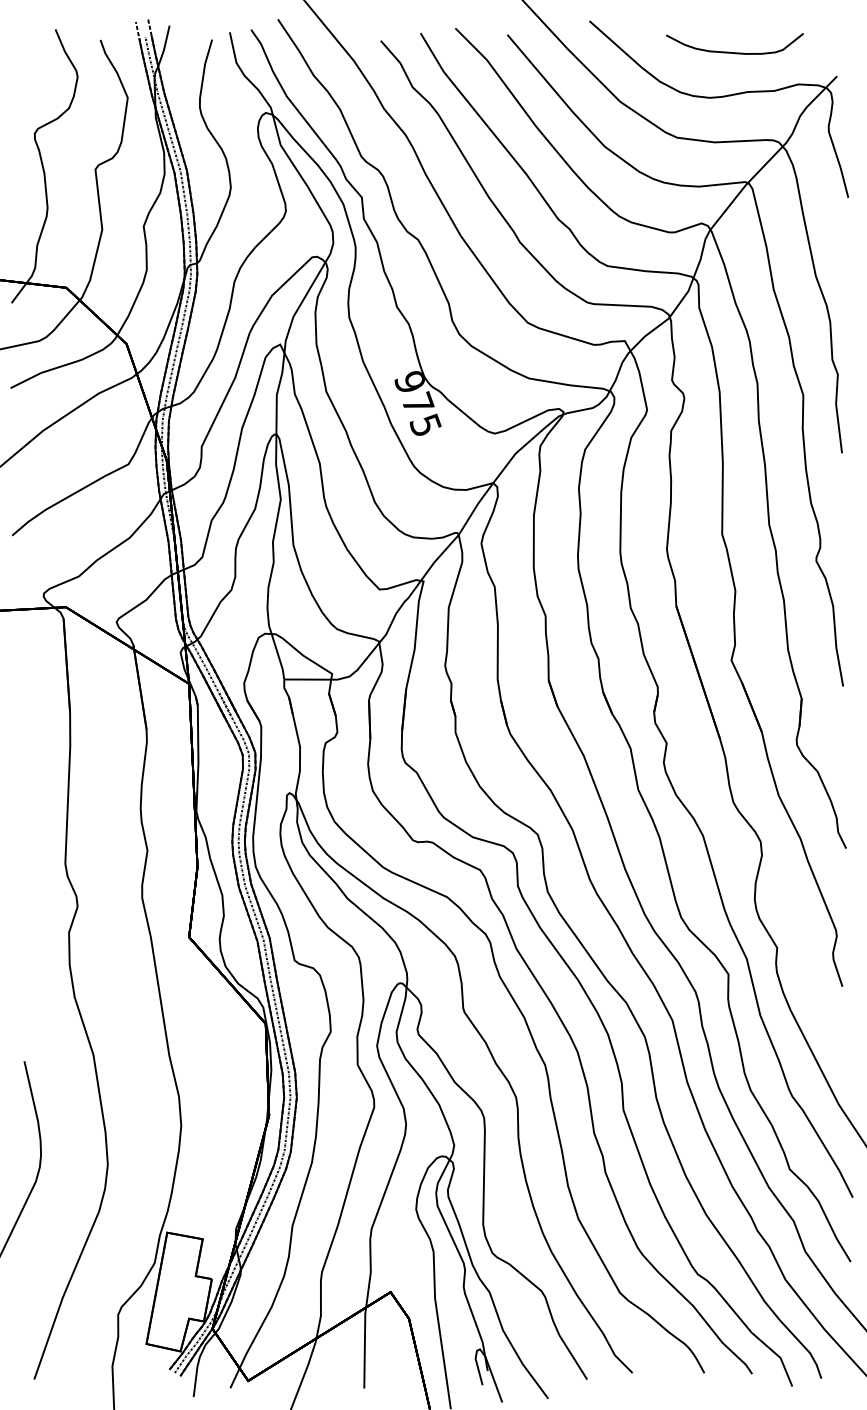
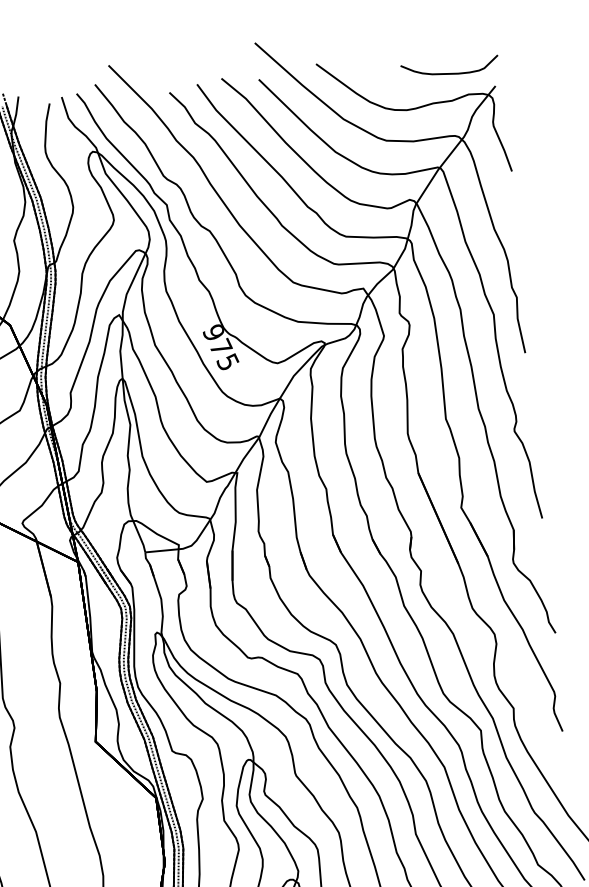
part: (734, 52) -> (450, 73), moved

